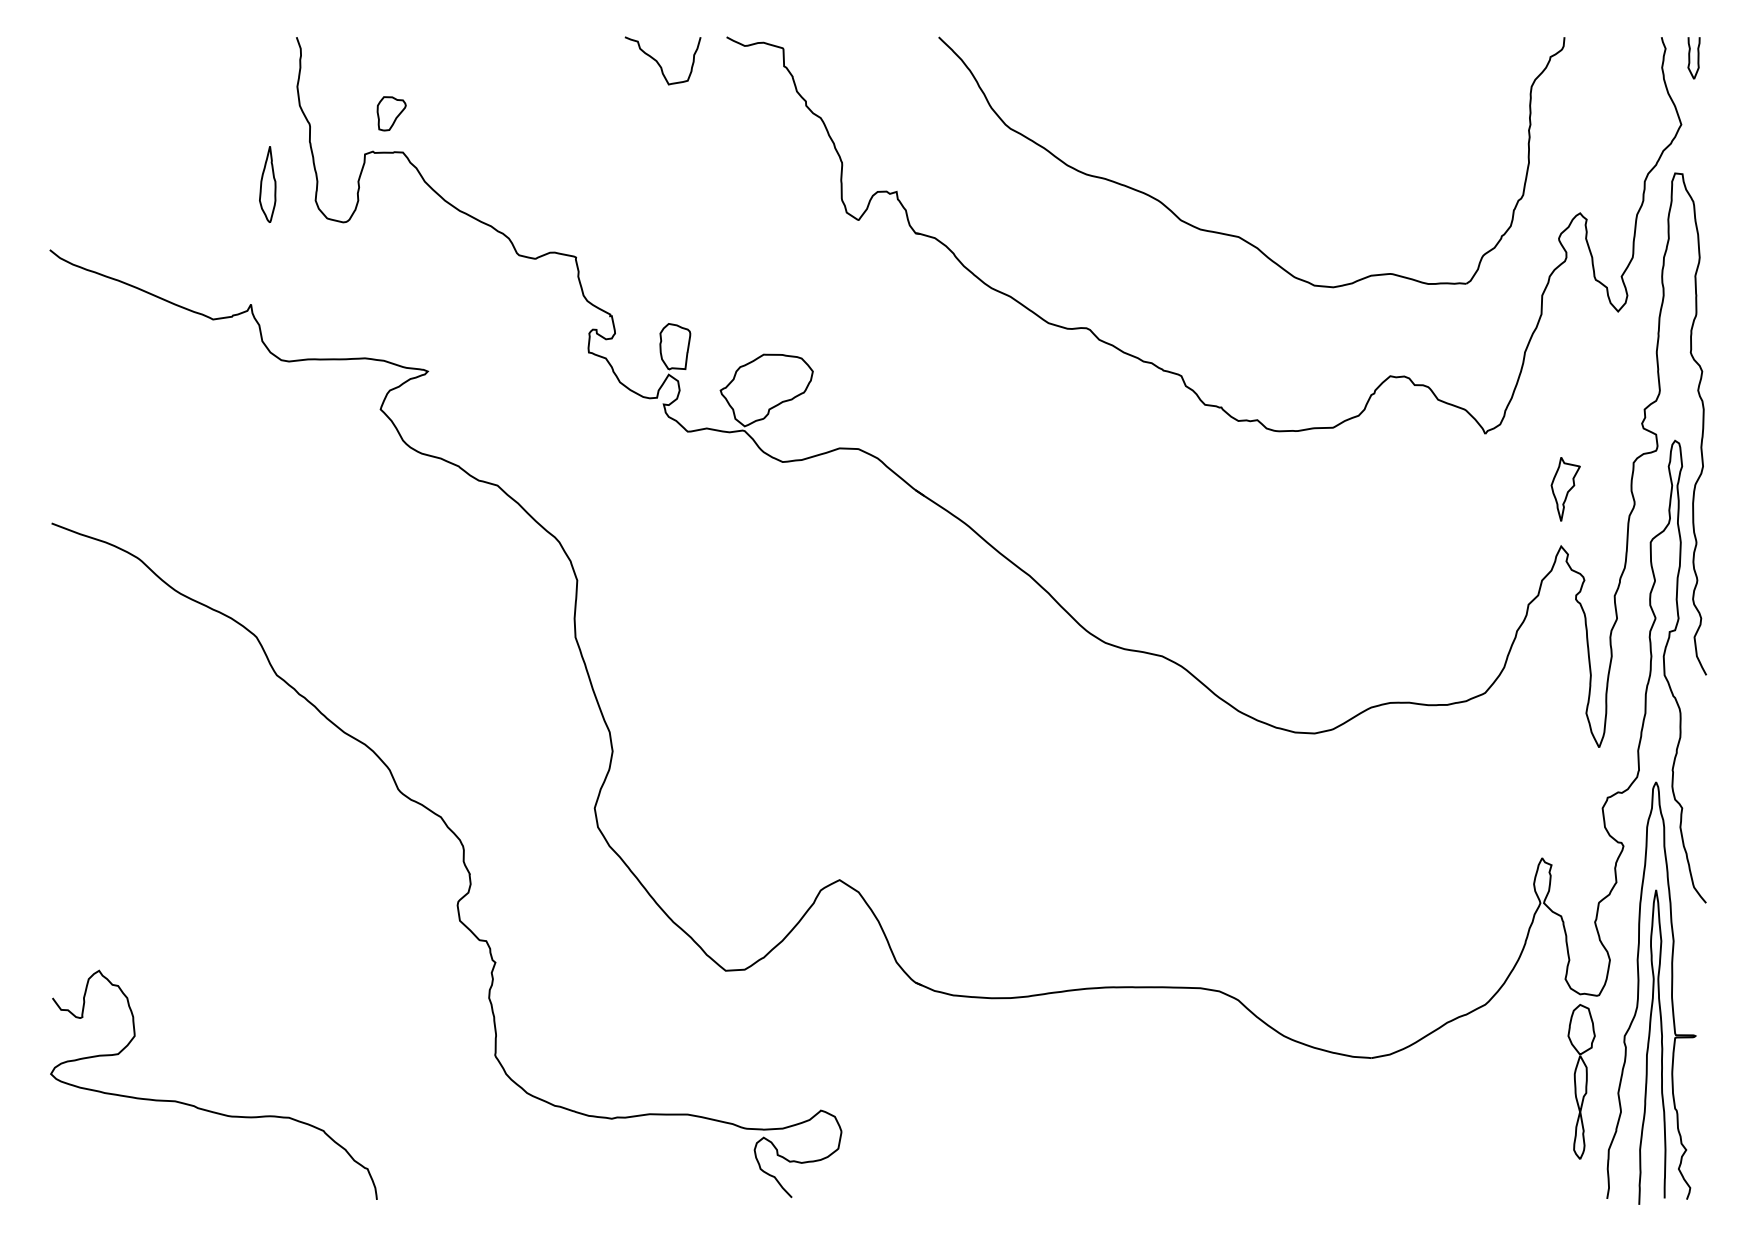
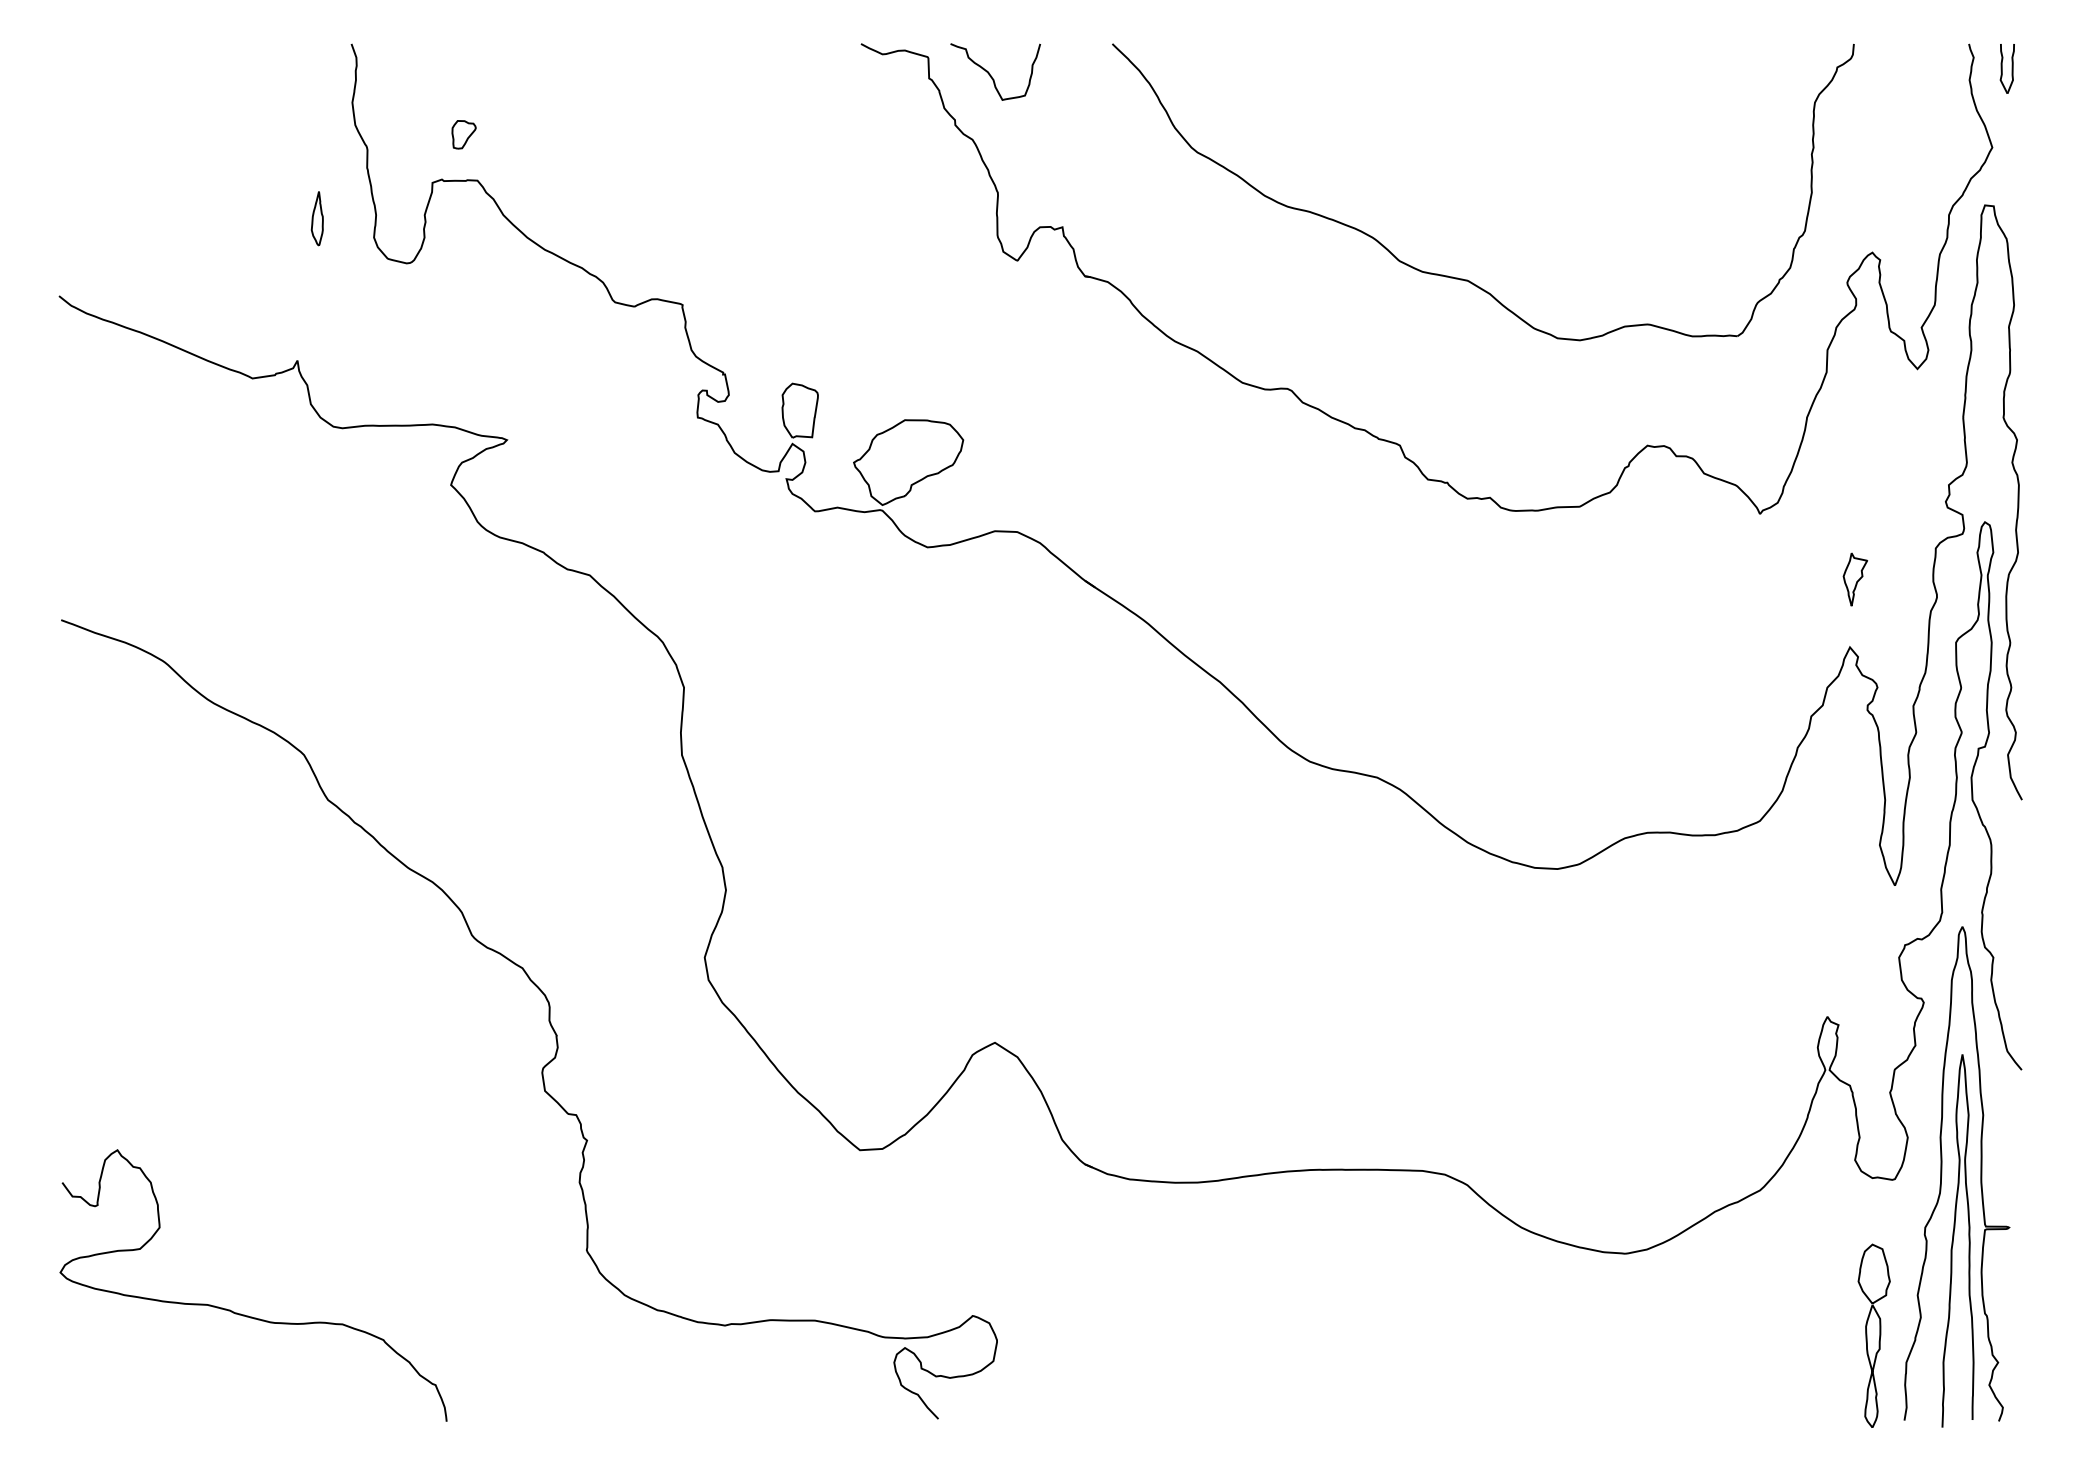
curve: (659, 63) -> (991, 75), moved
part: (391, 113) -> (463, 134), size x0.7
part: (267, 184) -> (317, 218), size x0.6
part: (1565, 489) -> (1855, 579), size x0.7
part: (1581, 1081) -> (1873, 1335), moved

